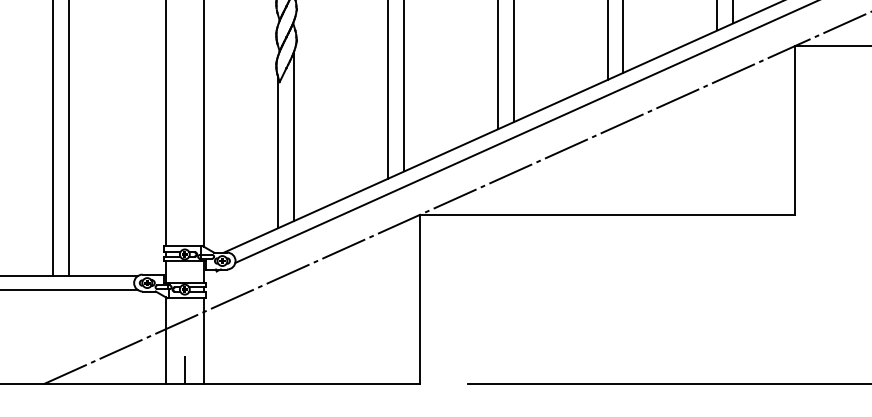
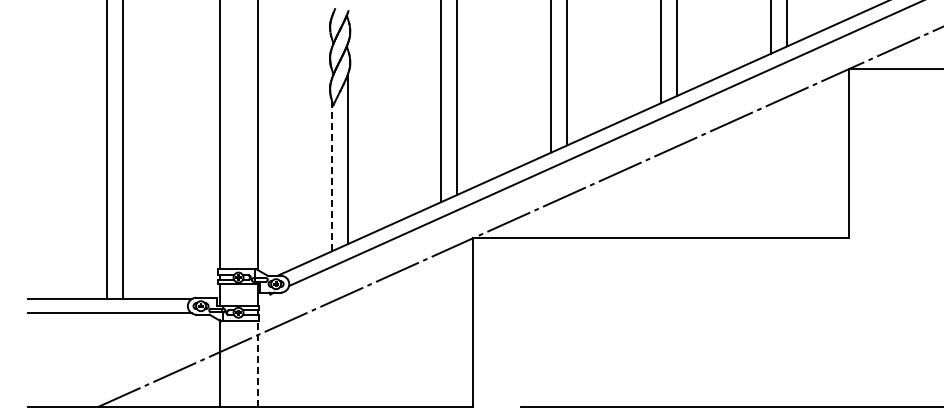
line: (277, 151) -> (331, 174), solid -> dashed
line: (203, 341) -> (257, 364), solid -> dashed
line: (184, 370) -> (238, 393), removed

